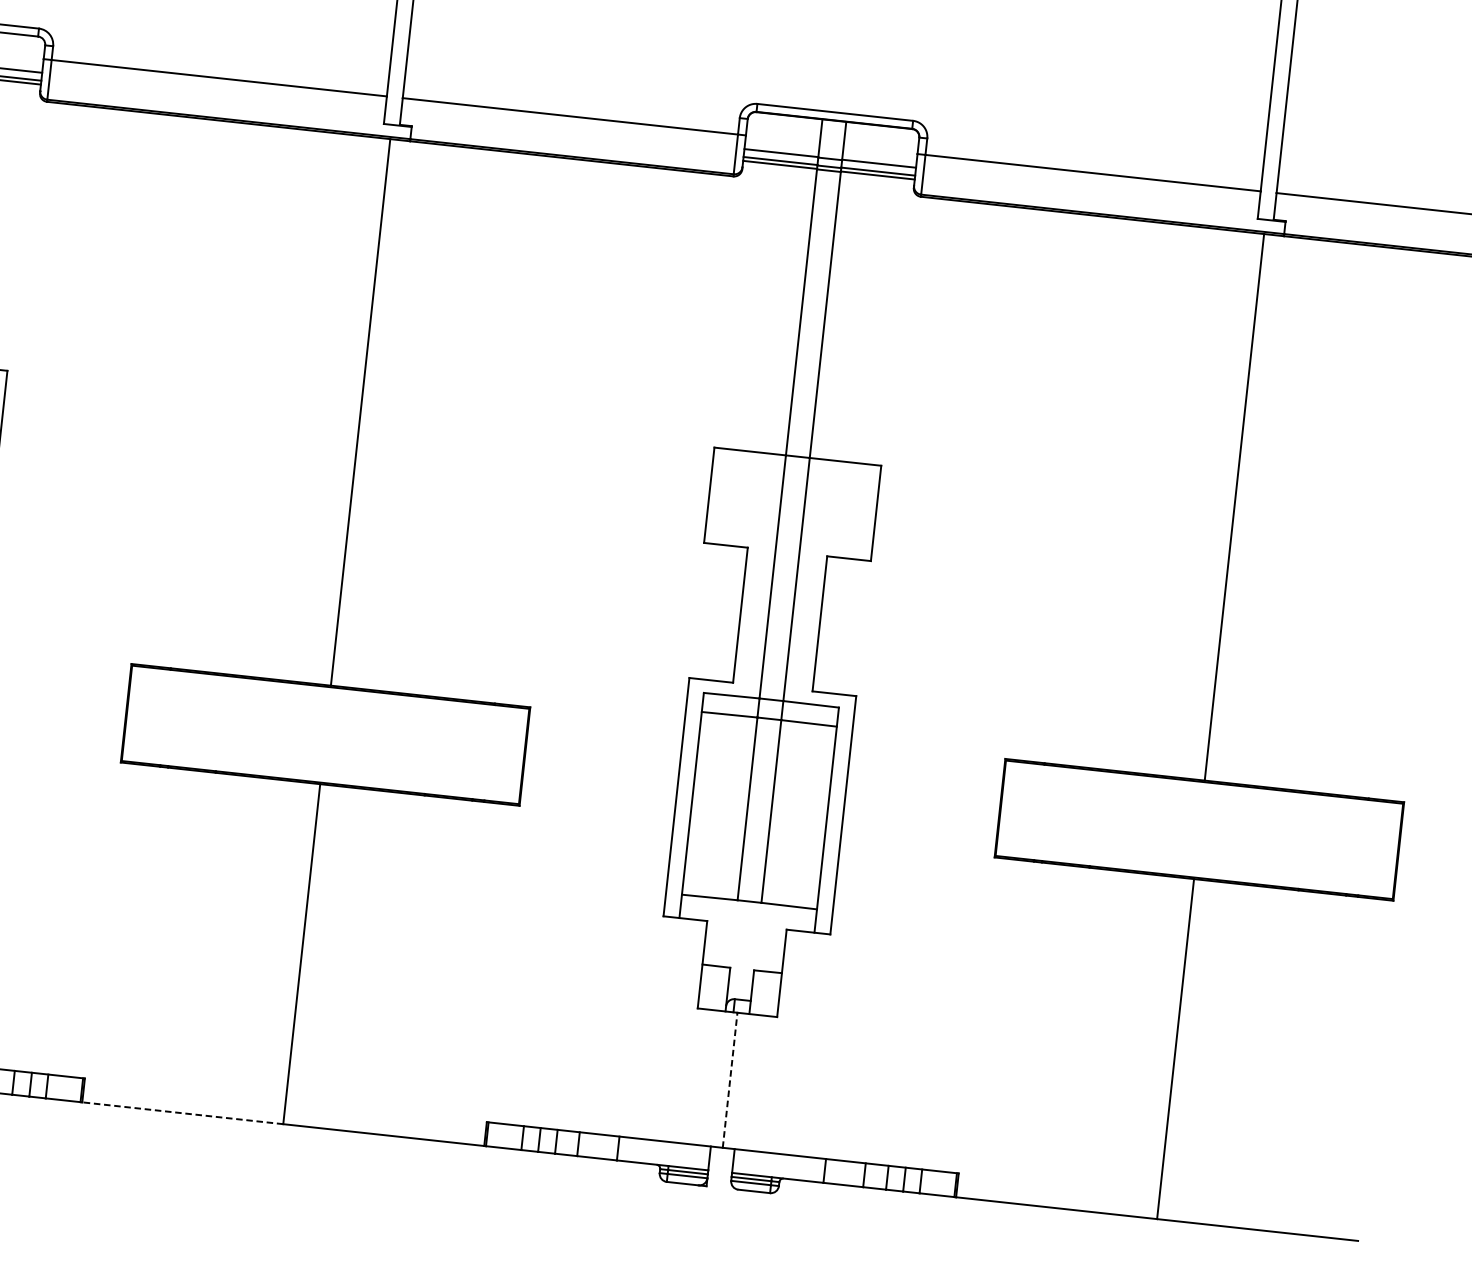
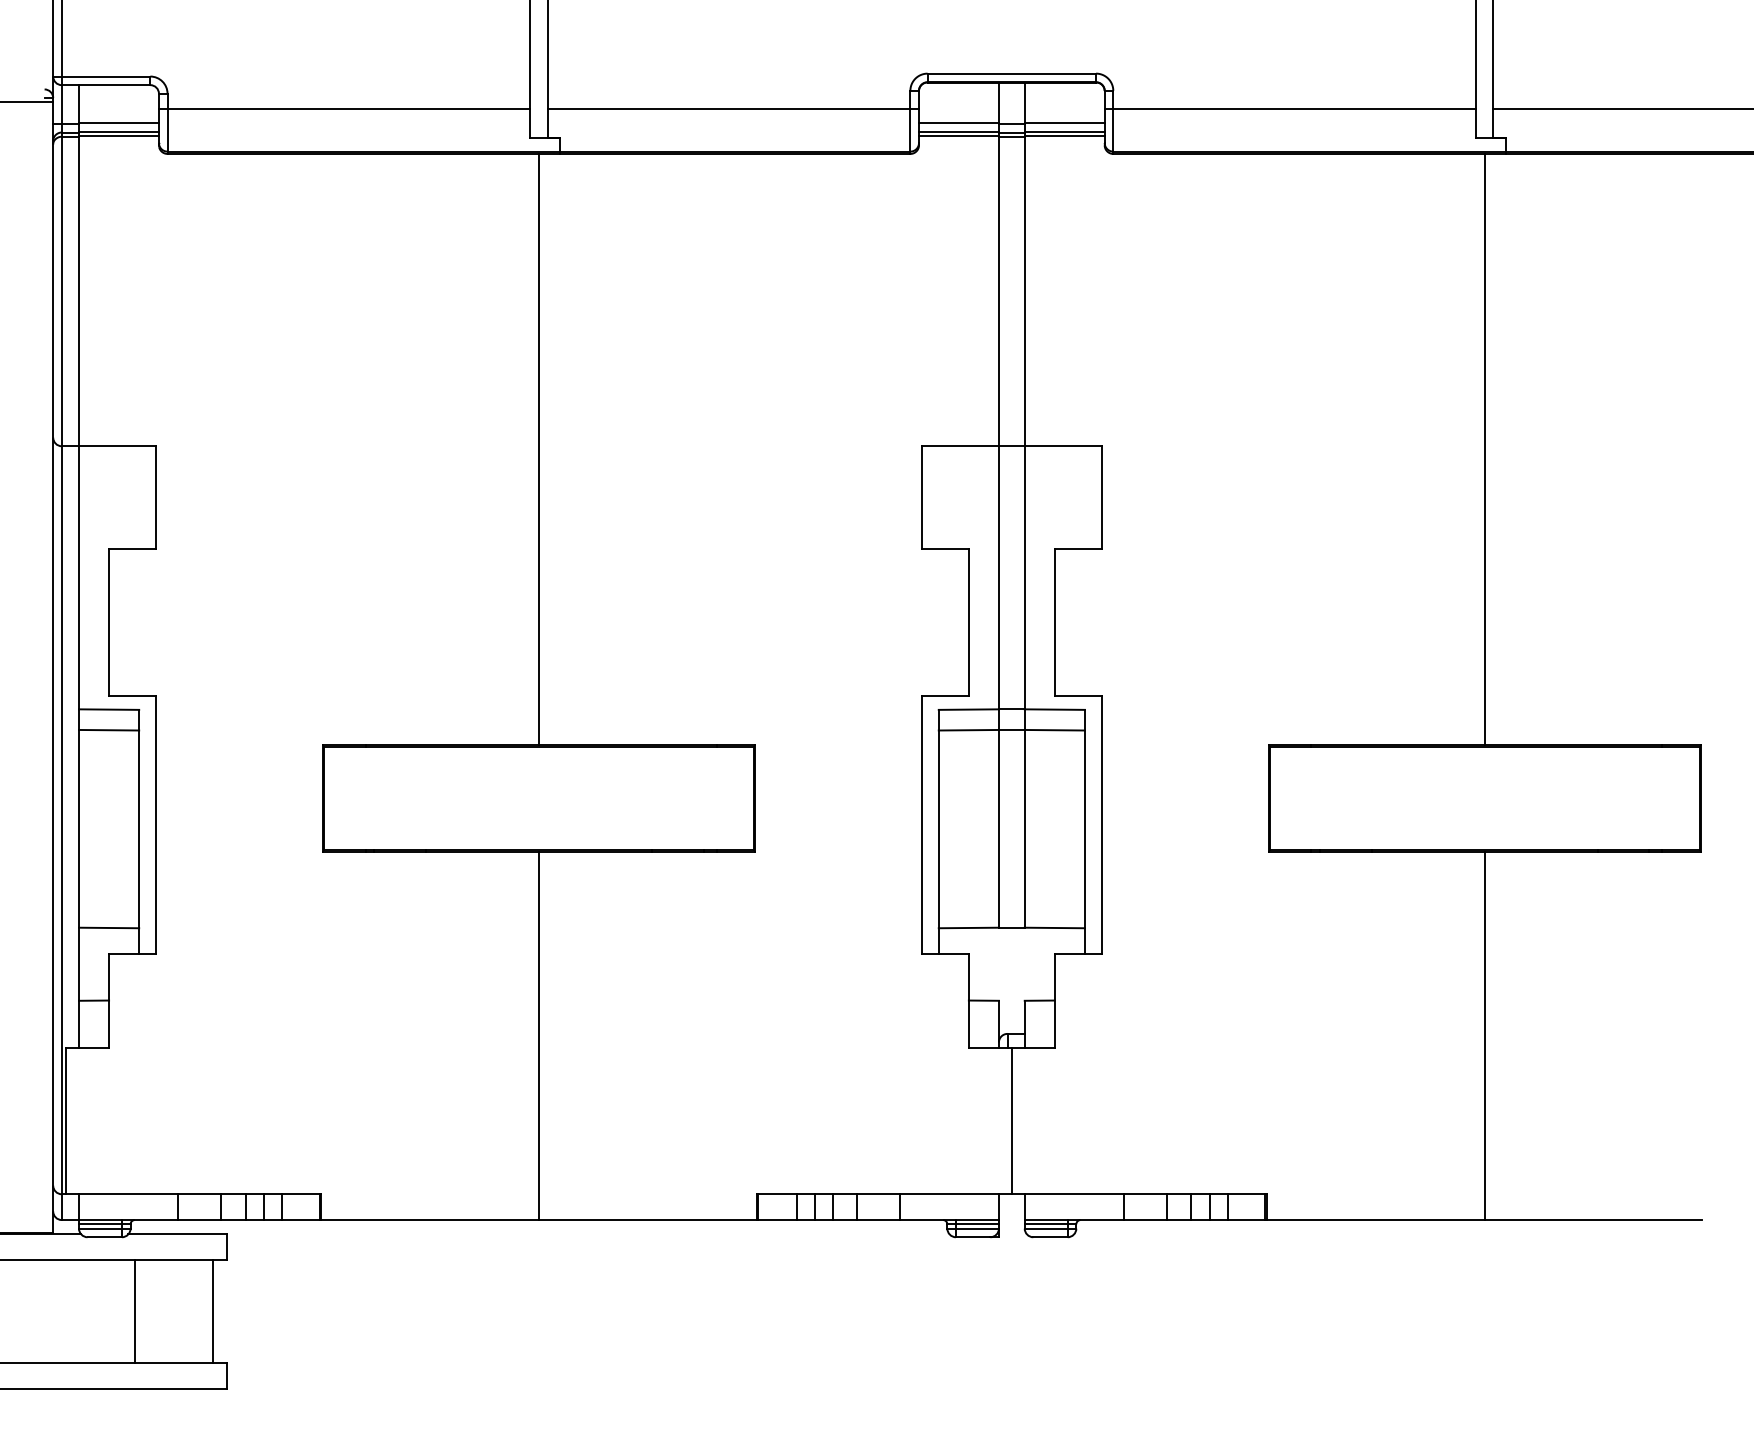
line: (729, 1079) -> (1011, 1120), dashed -> solid
line: (183, 1113) -> (430, 1220), dashed -> solid

